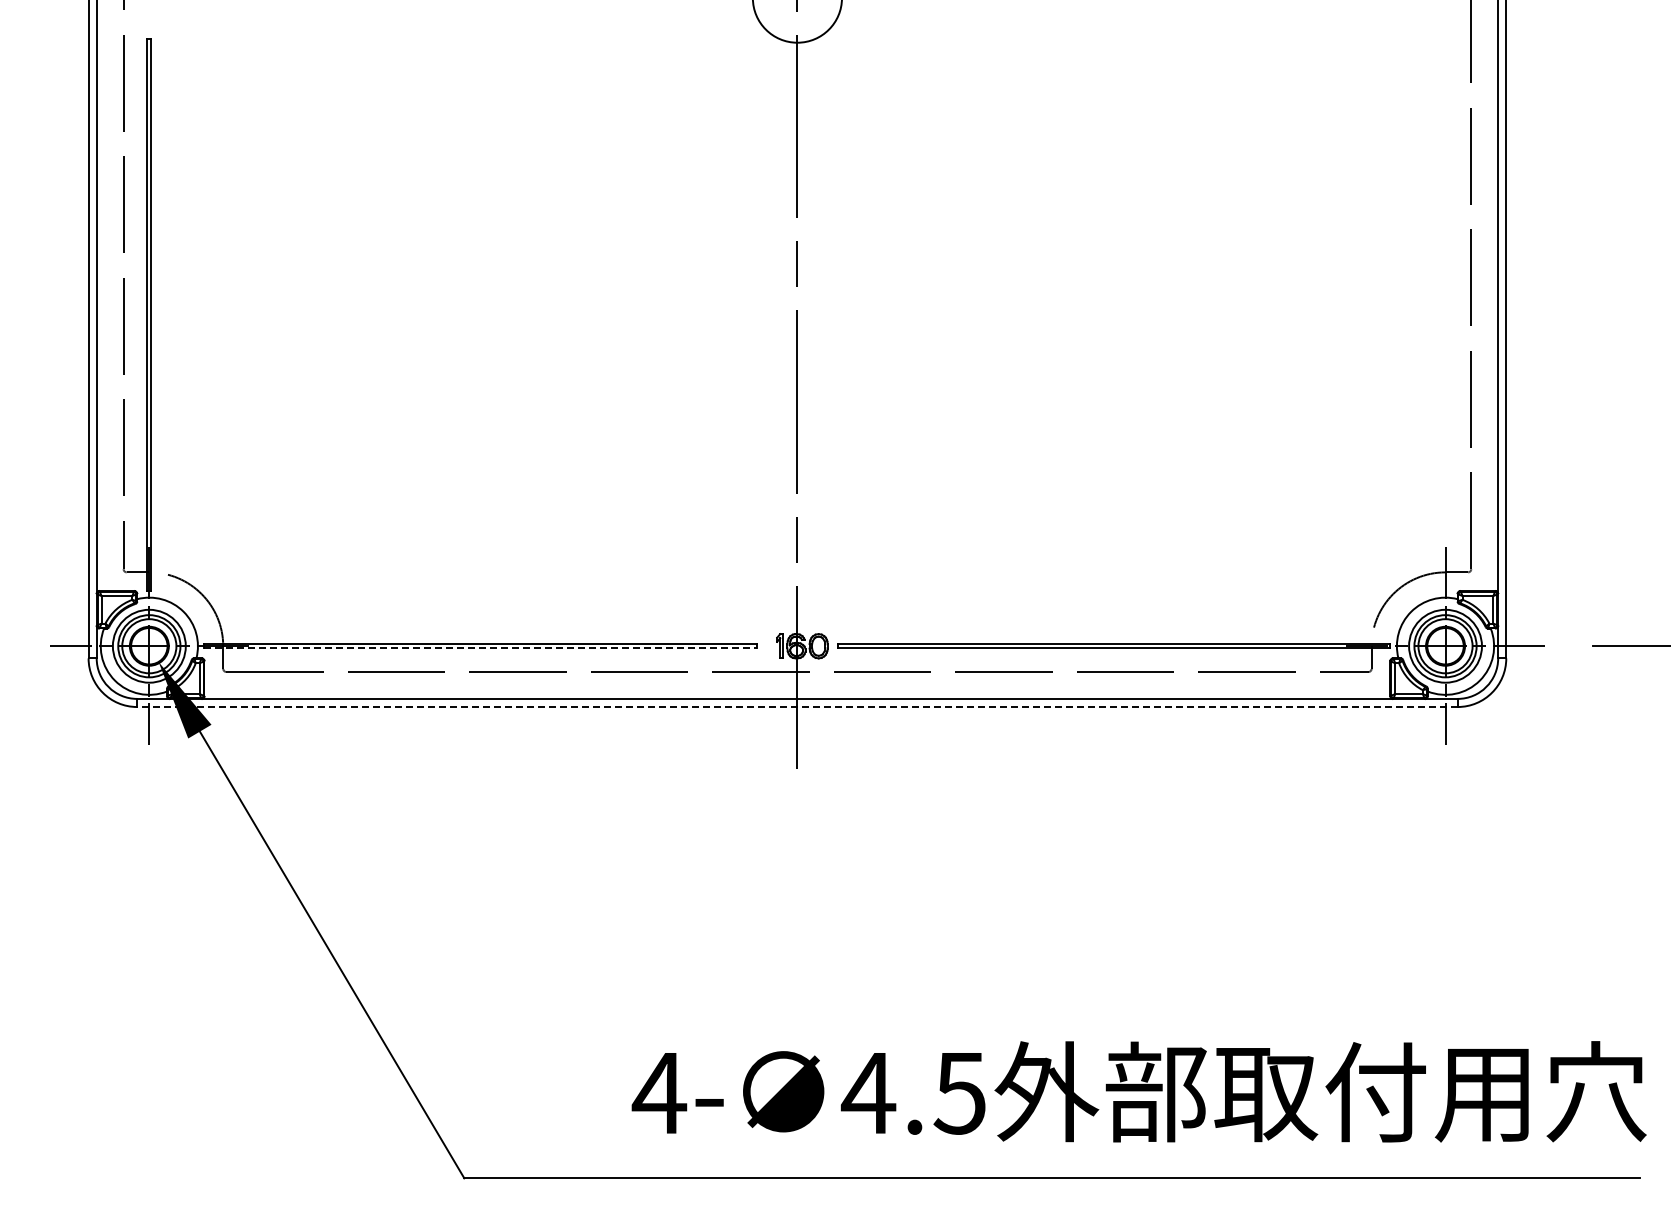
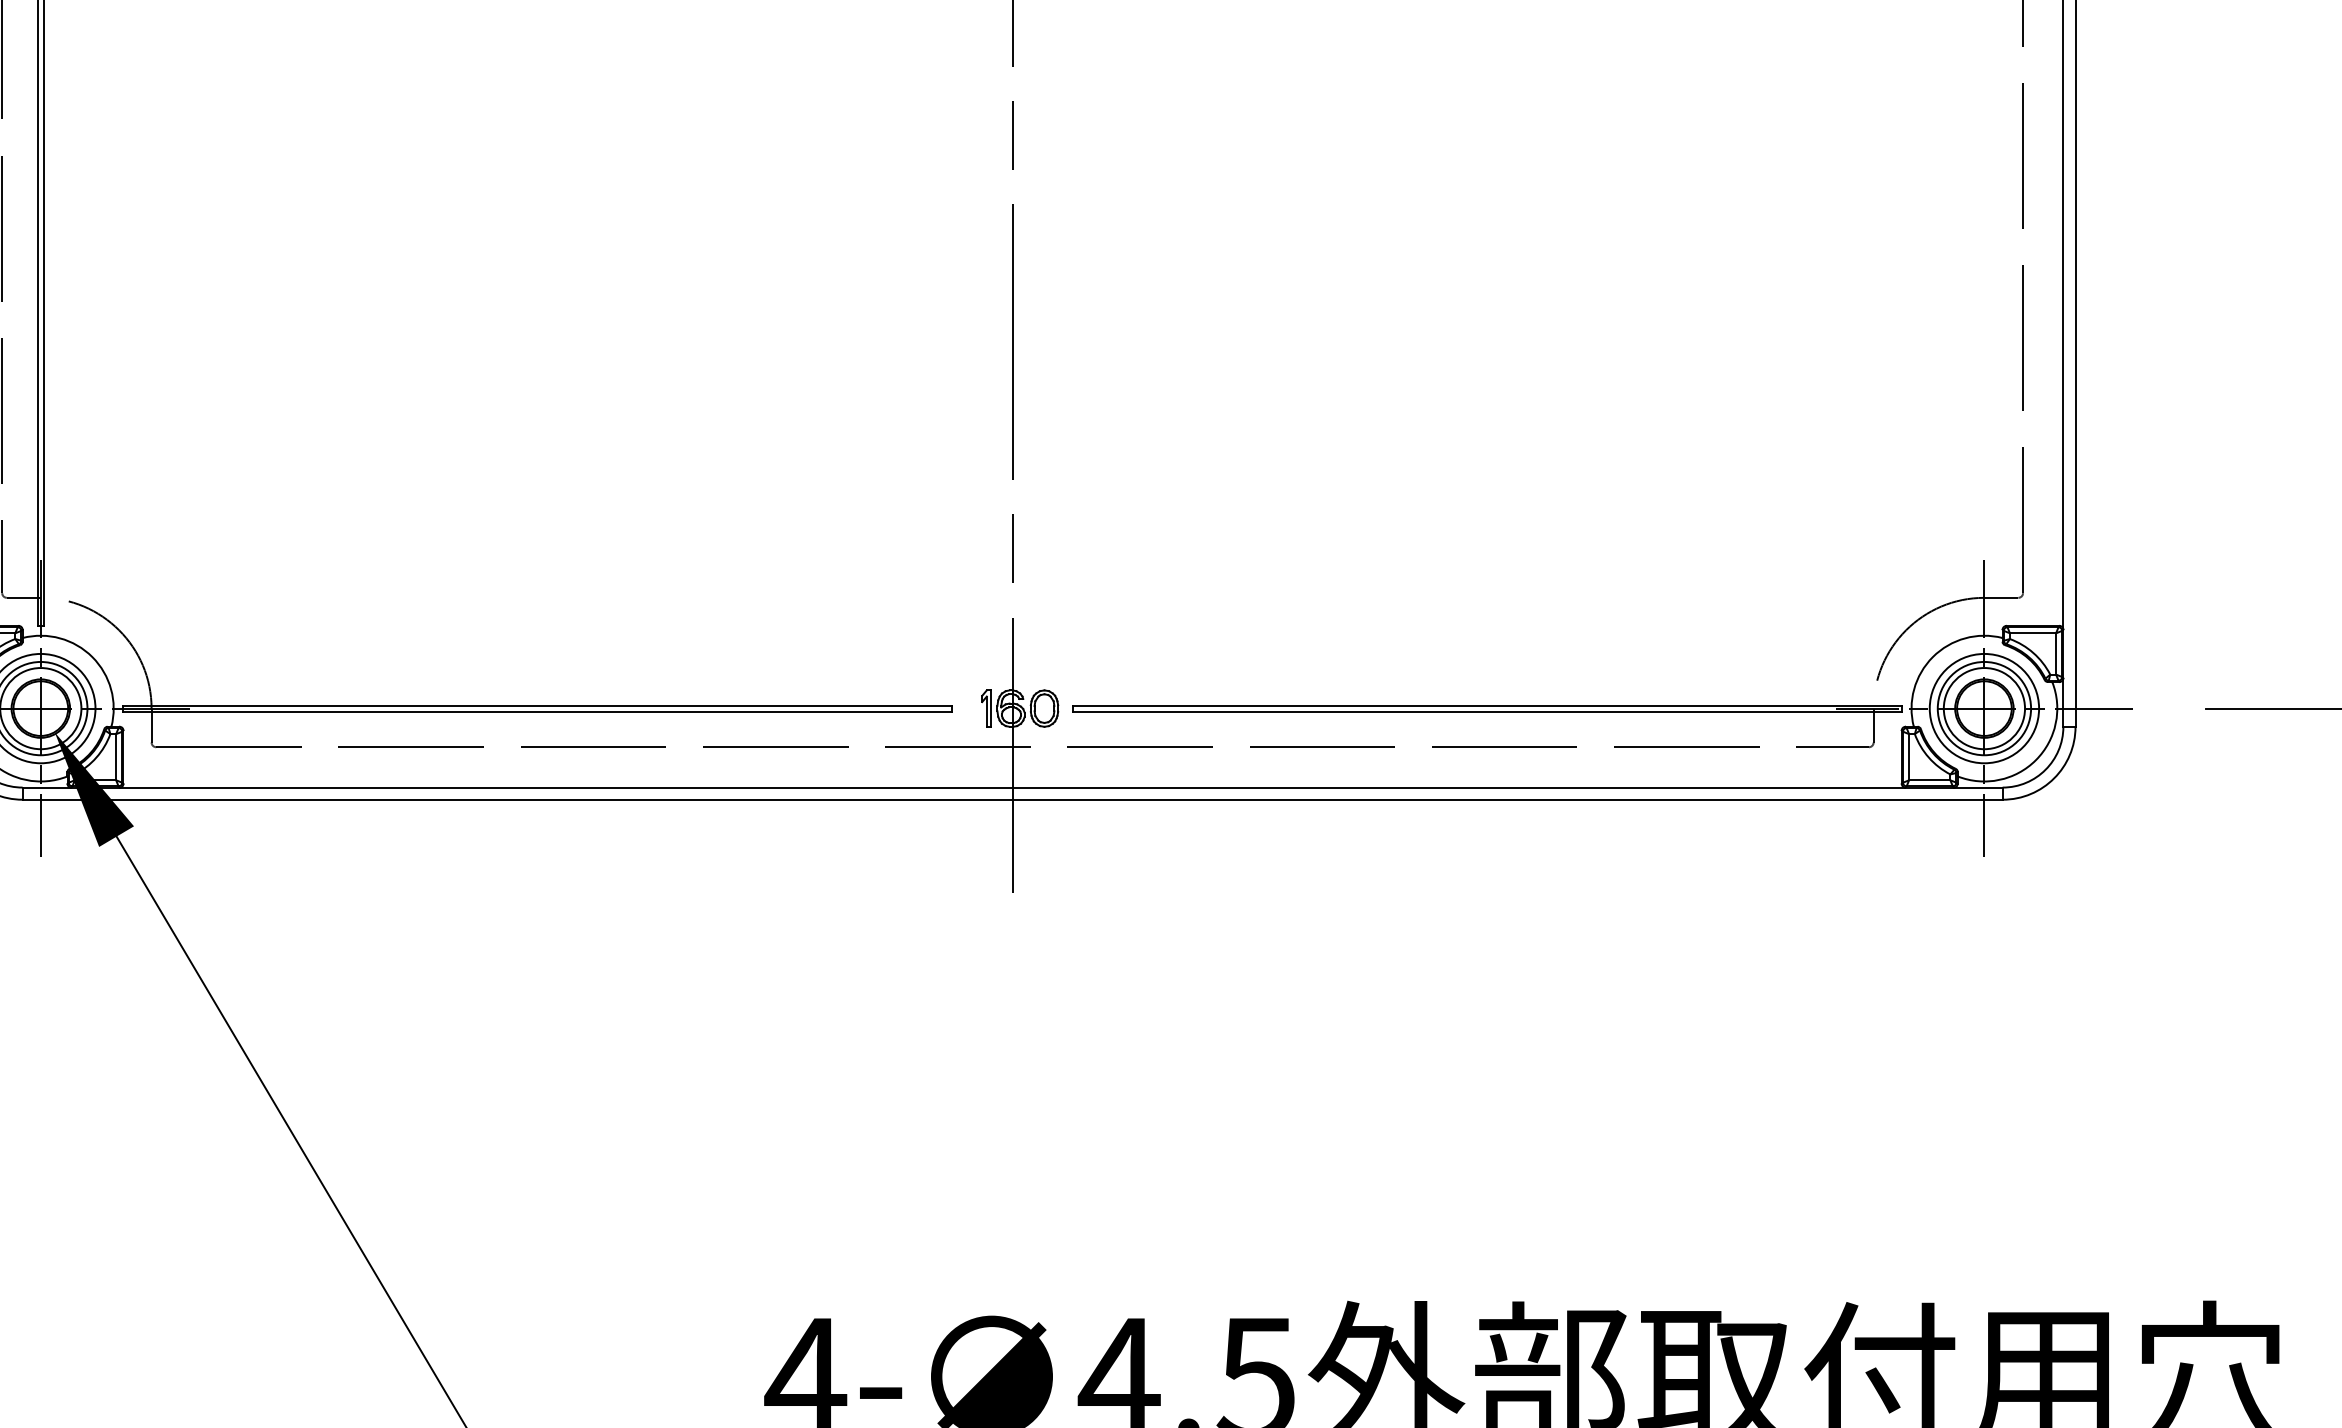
line: (481, 648) -> (538, 711), dashed -> solid
line: (796, 707) -> (1011, 800), dashed -> solid

